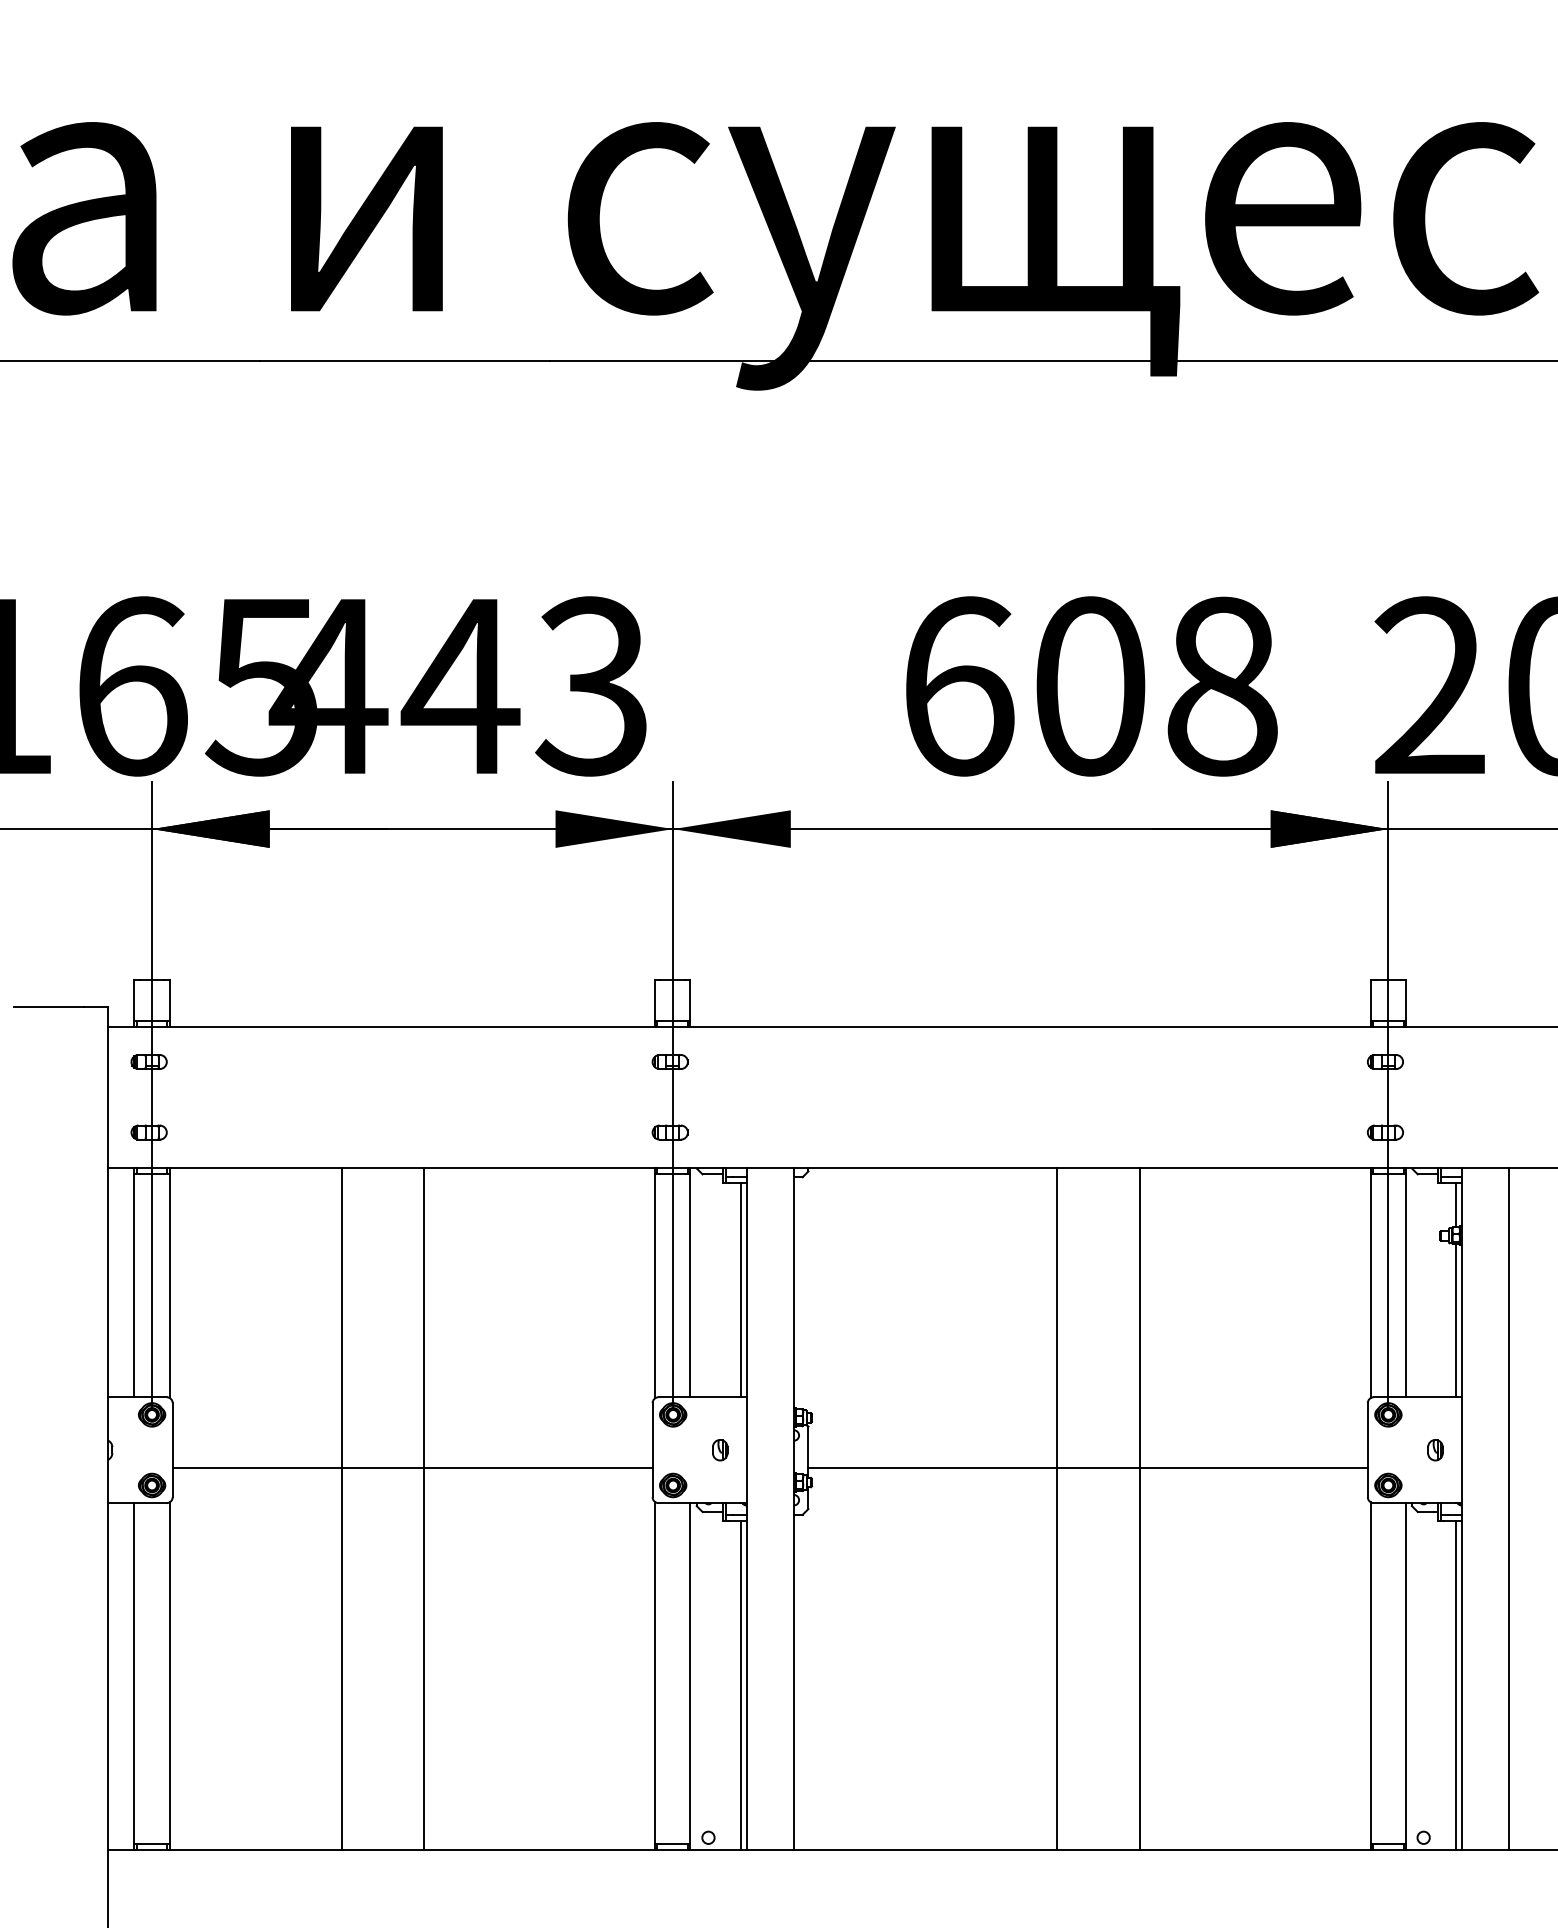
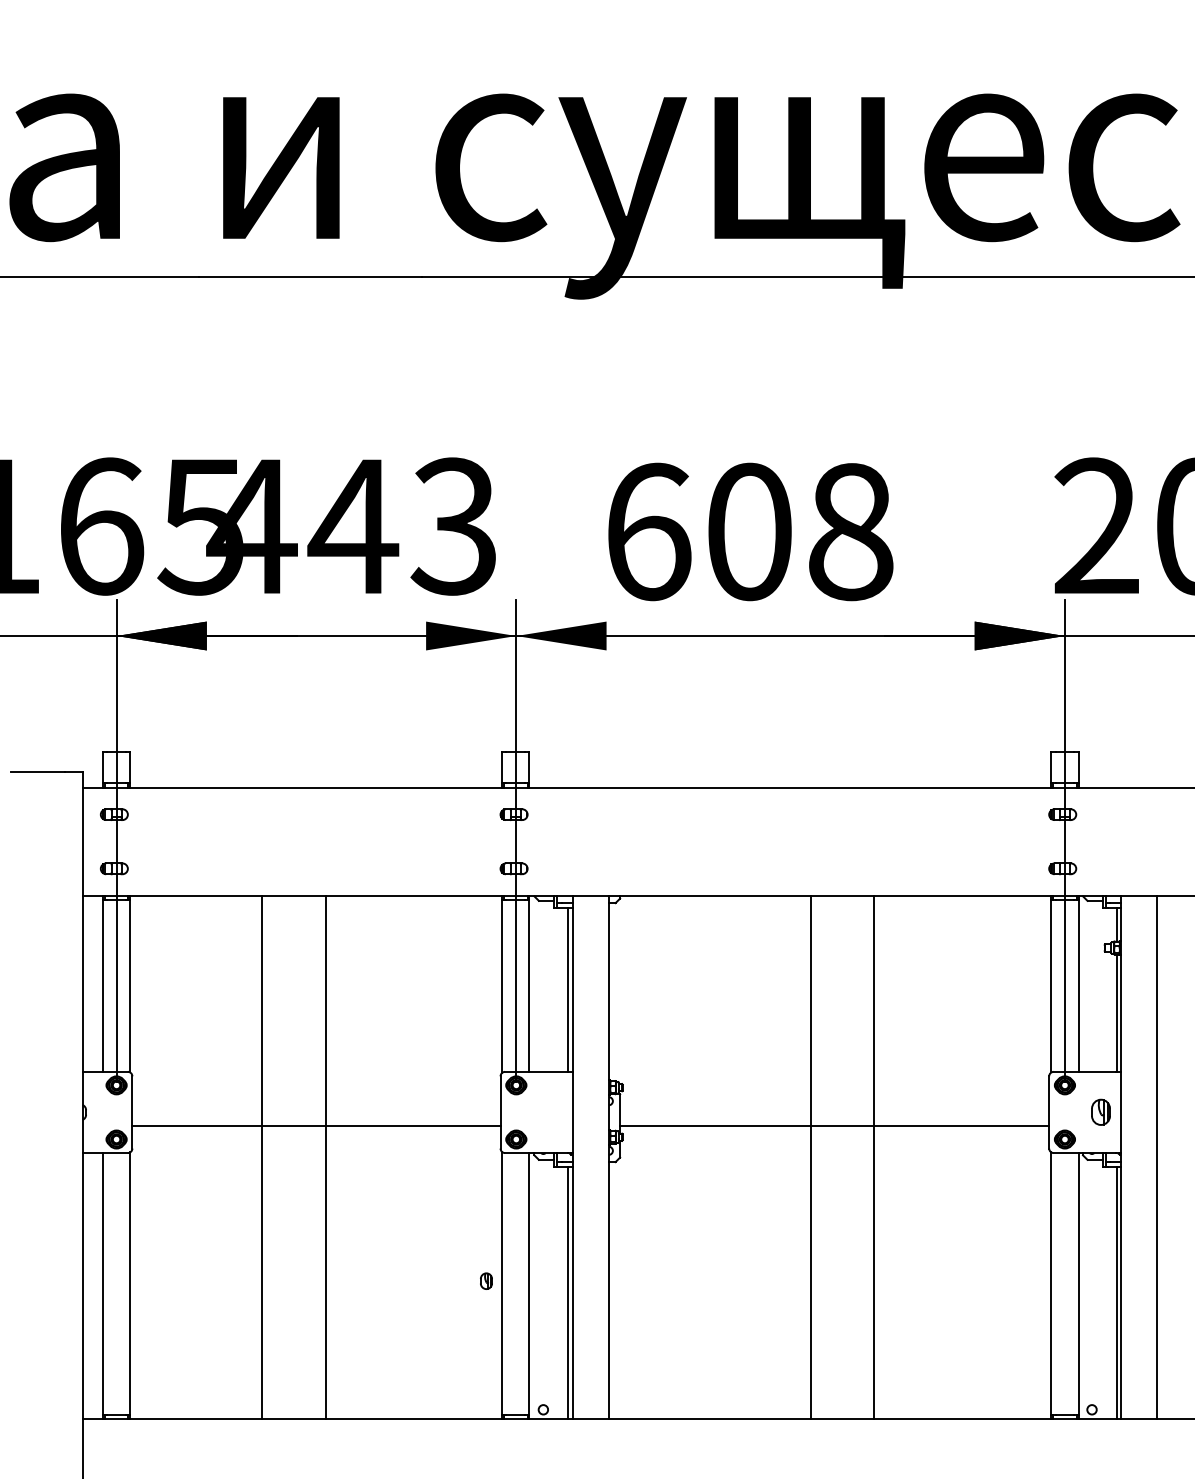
text: (1091, 686) -> (750, 531), moved
part: (720, 1450) -> (486, 1281), moved
part: (1435, 1450) -> (1101, 1112), size x1.6

